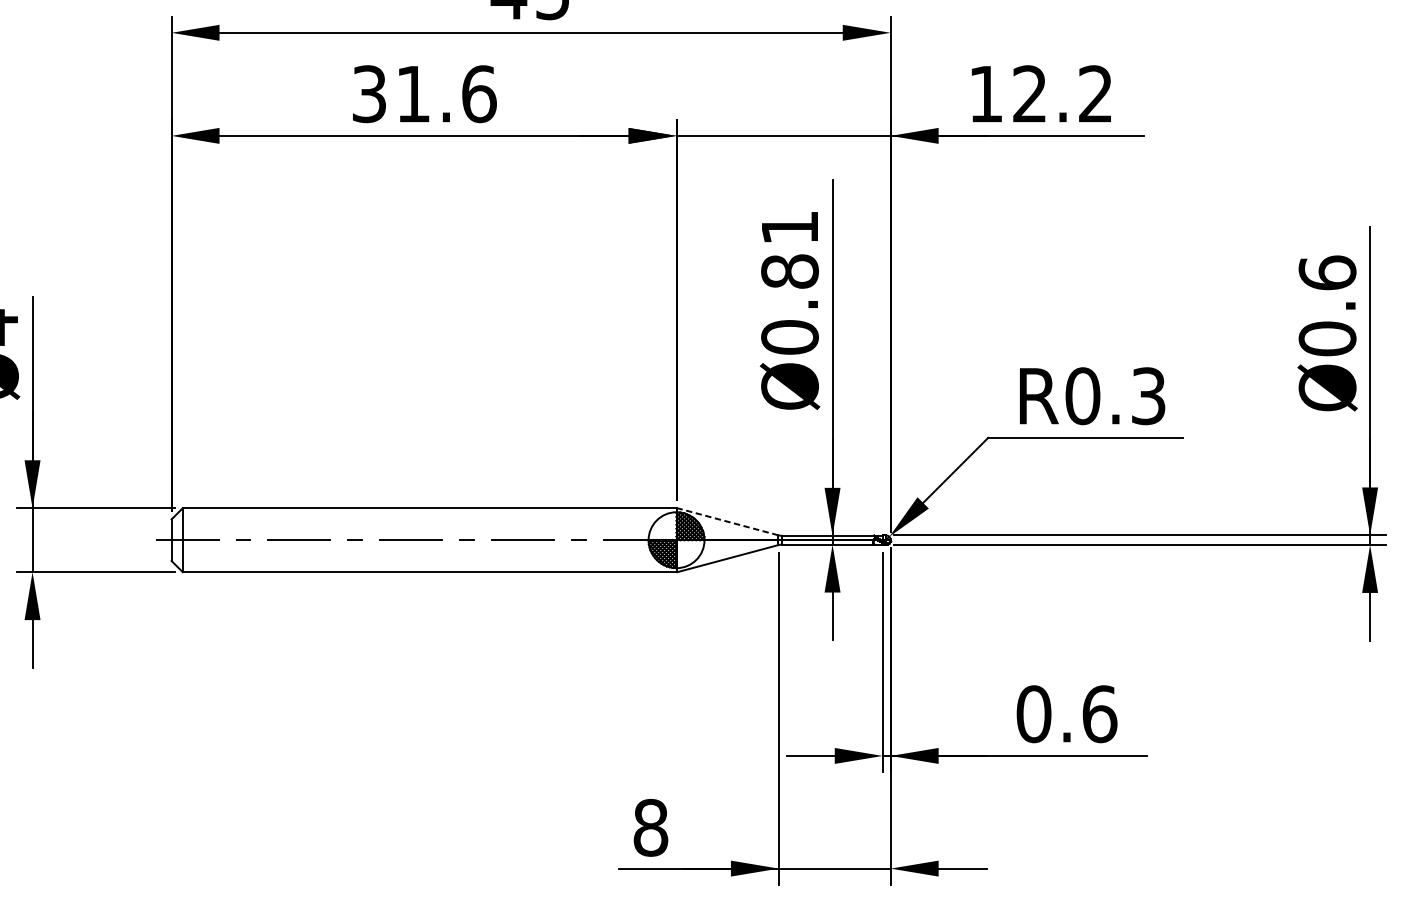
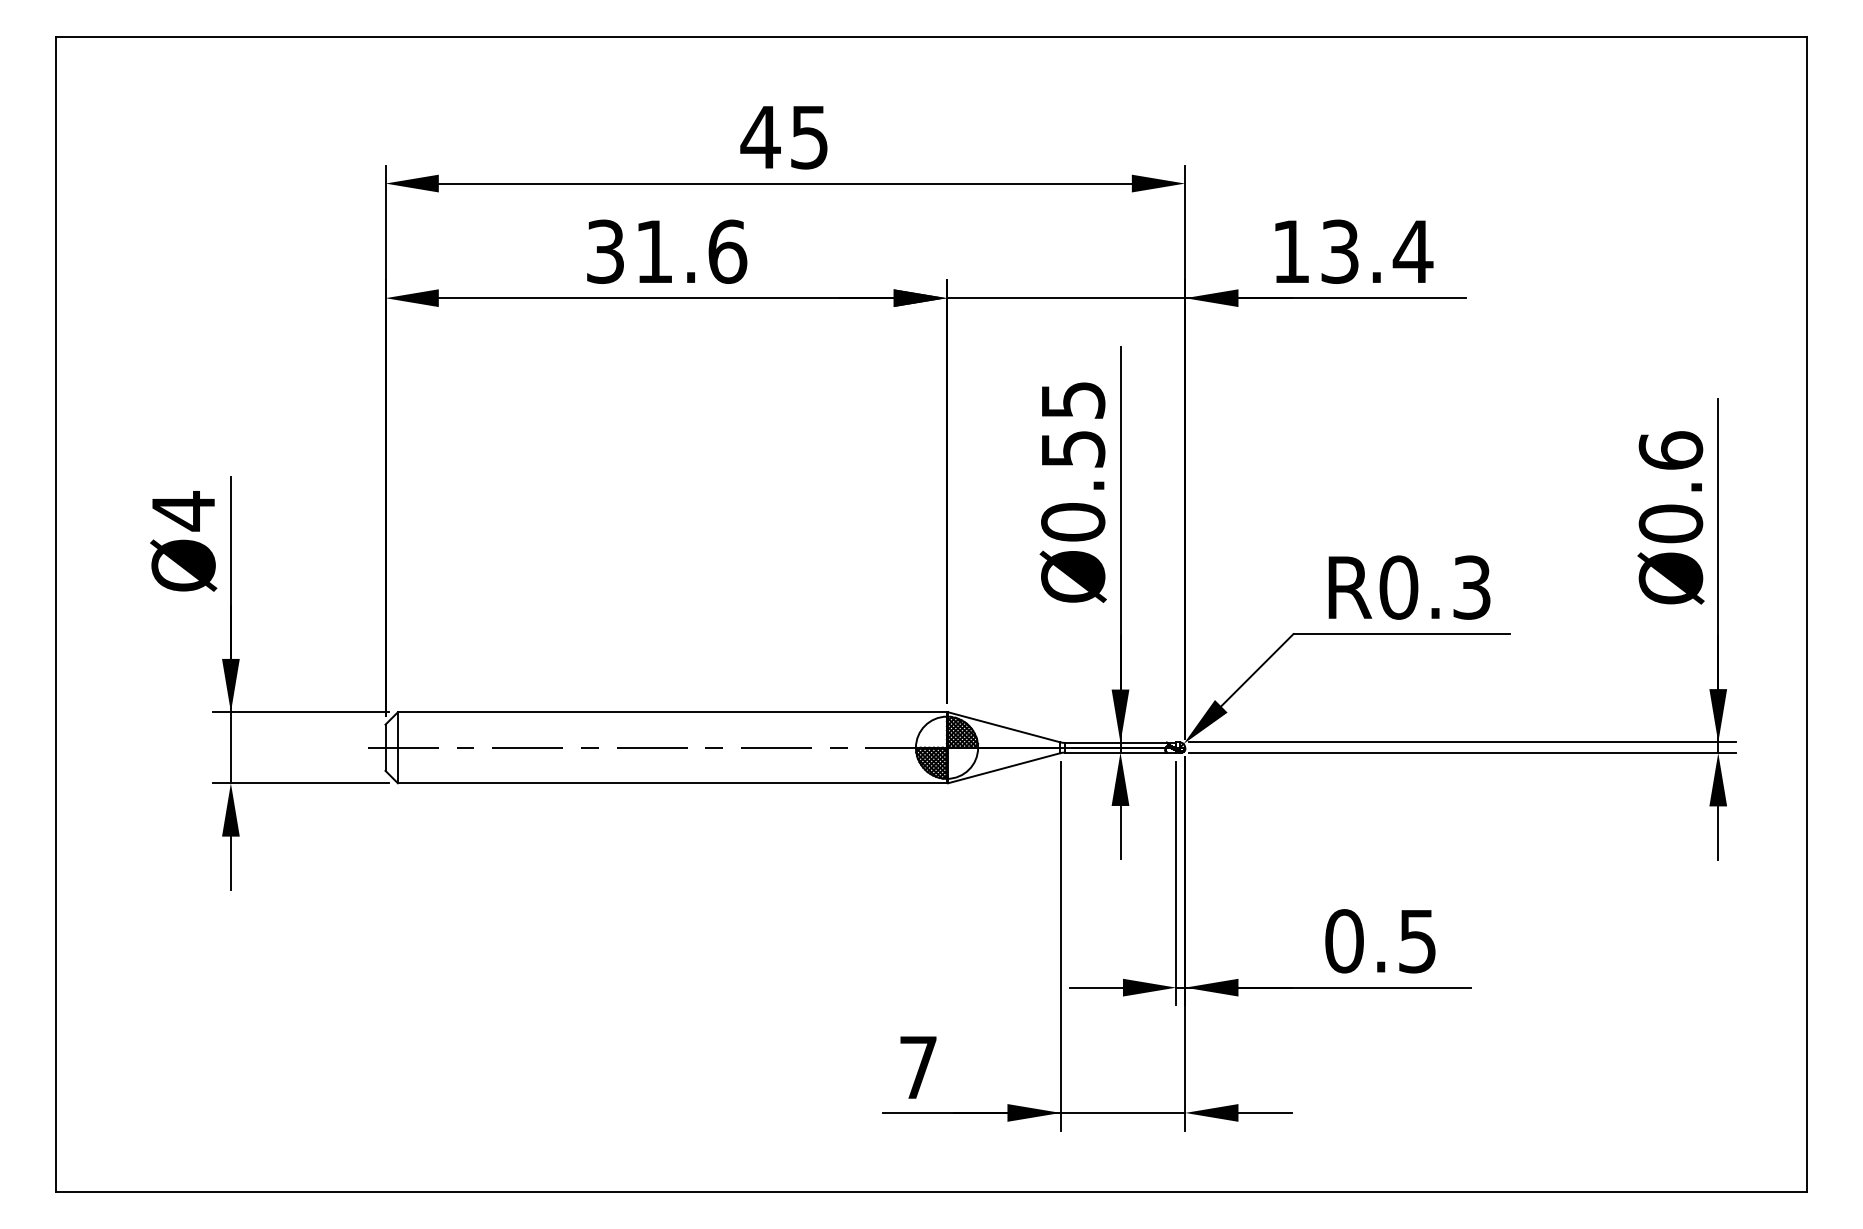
text: (1063, 93) -> (1377, 251), 12.2 -> 13.4
text: (790, 250) -> (1073, 425), Ø0.81 -> Ø0.55
line: (727, 521) -> (1003, 727), dashed -> solid
text: (1099, 714) -> (1417, 941), 0.6 -> 0.5
text: (650, 827) -> (918, 1067), 8 -> 7

